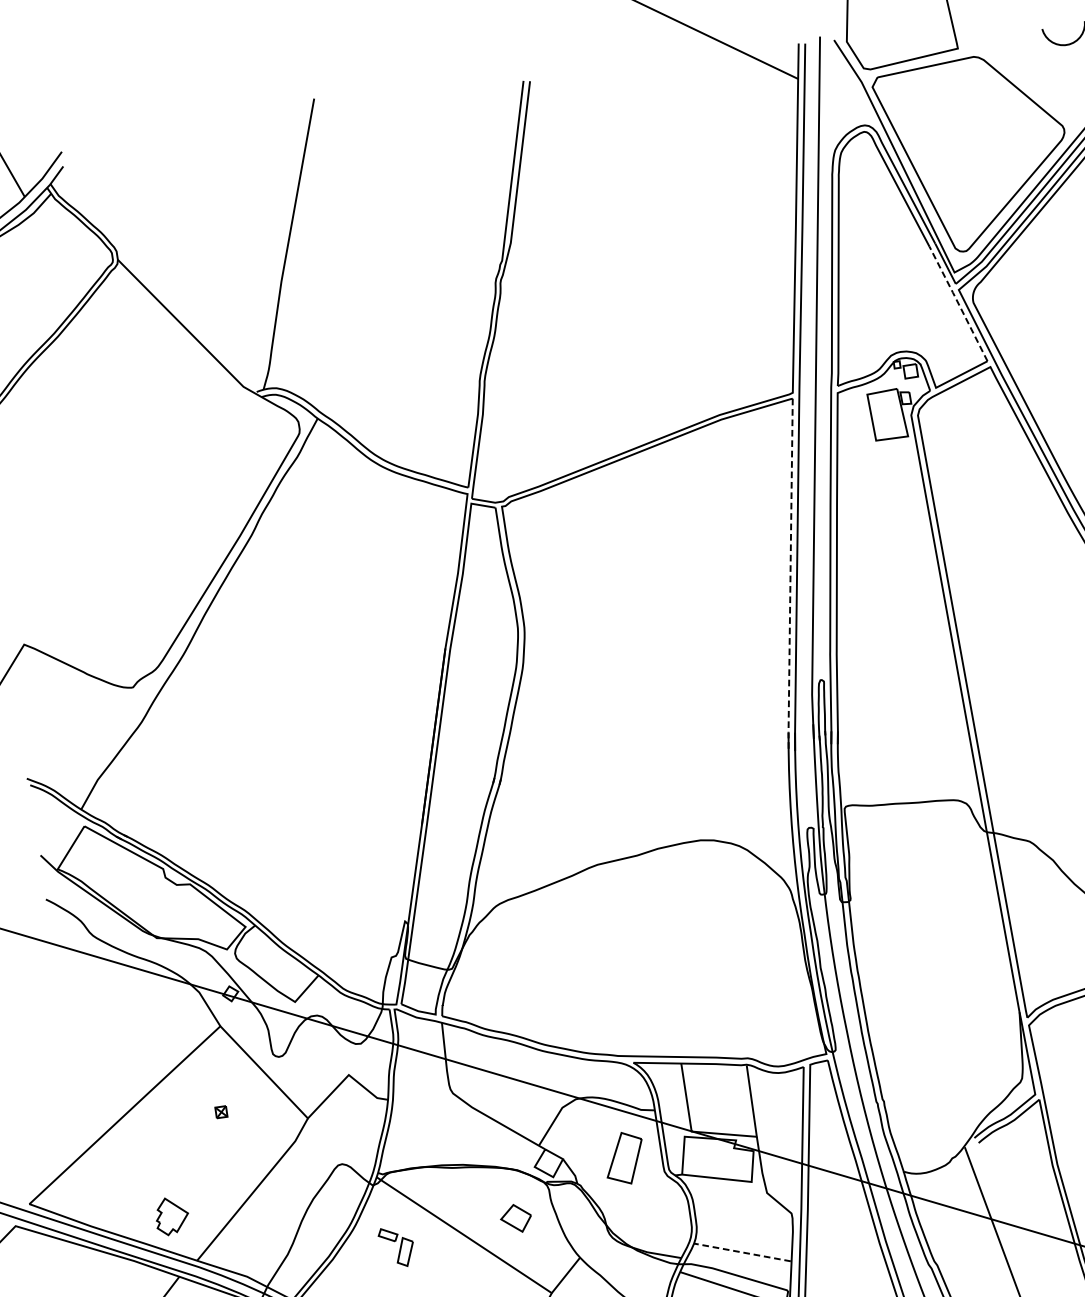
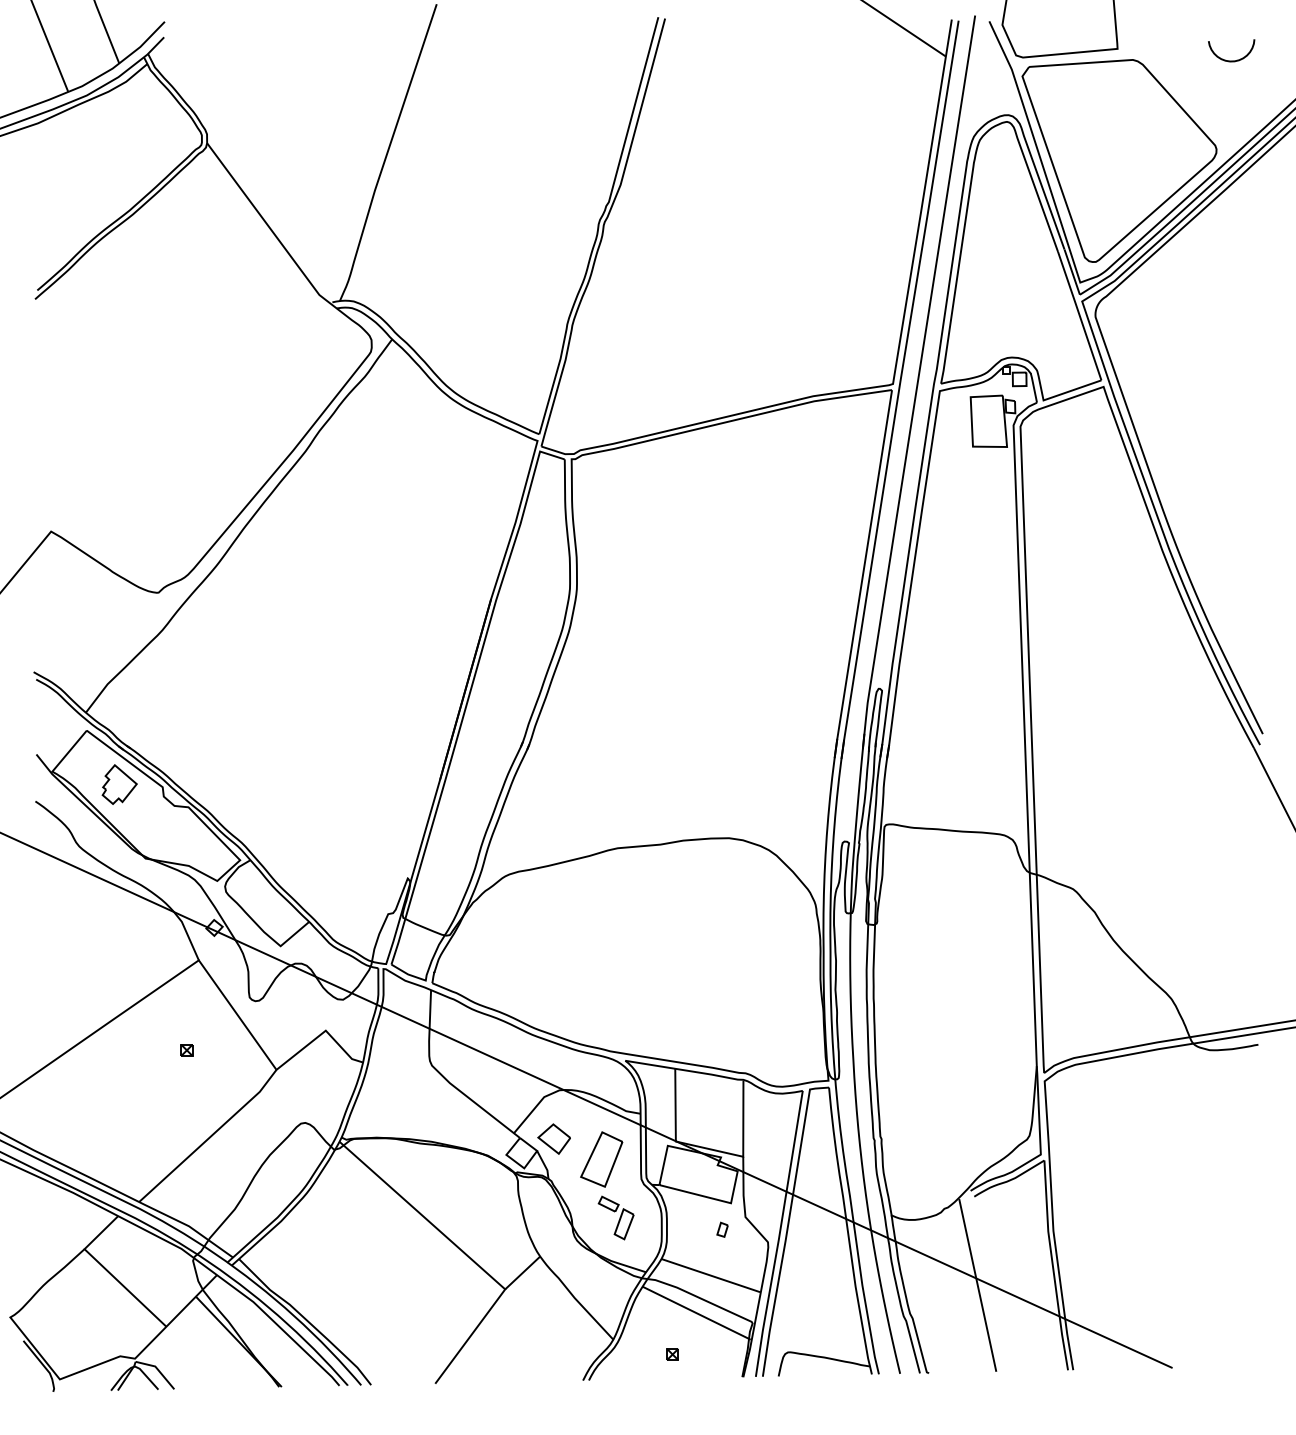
line: (958, 303) -> (1079, 315), dashed -> solid
line: (790, 576) -> (862, 575), dashed -> solid
part: (747, 1207) -> (722, 1229), added
part: (171, 1216) -> (119, 784), moved
part: (515, 1218) -> (553, 1138), moved
part: (396, 1246) -> (615, 1217), moved
line: (742, 1252) -> (710, 1275), dashed -> solid

